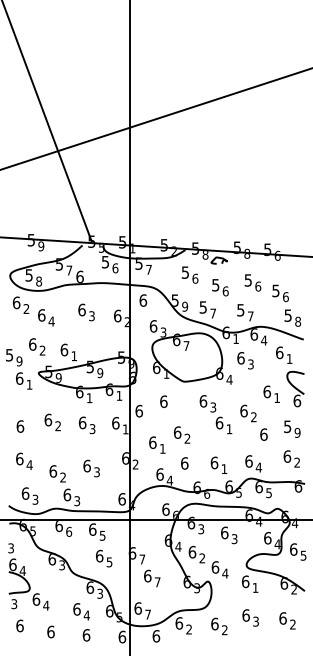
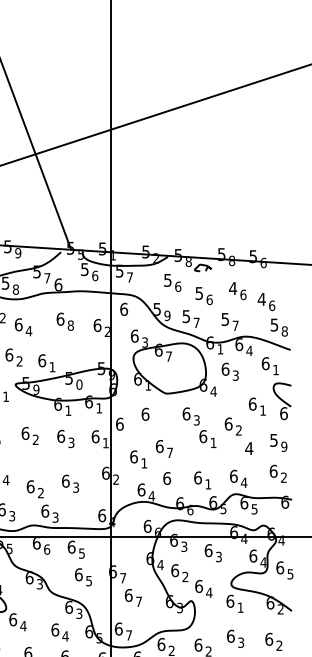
text: (248, 280) -> (233, 288), 5 -> 4
text: (275, 290) -> (261, 298), 5 -> 4
text: (91, 316) -> (70, 325), 3 -> 8
text: (99, 373) -> (78, 385), 9 -> 0
text: (263, 434) -> (248, 448), 6 -> 4
text: (187, 438) -> (170, 452), 2 -> 7

